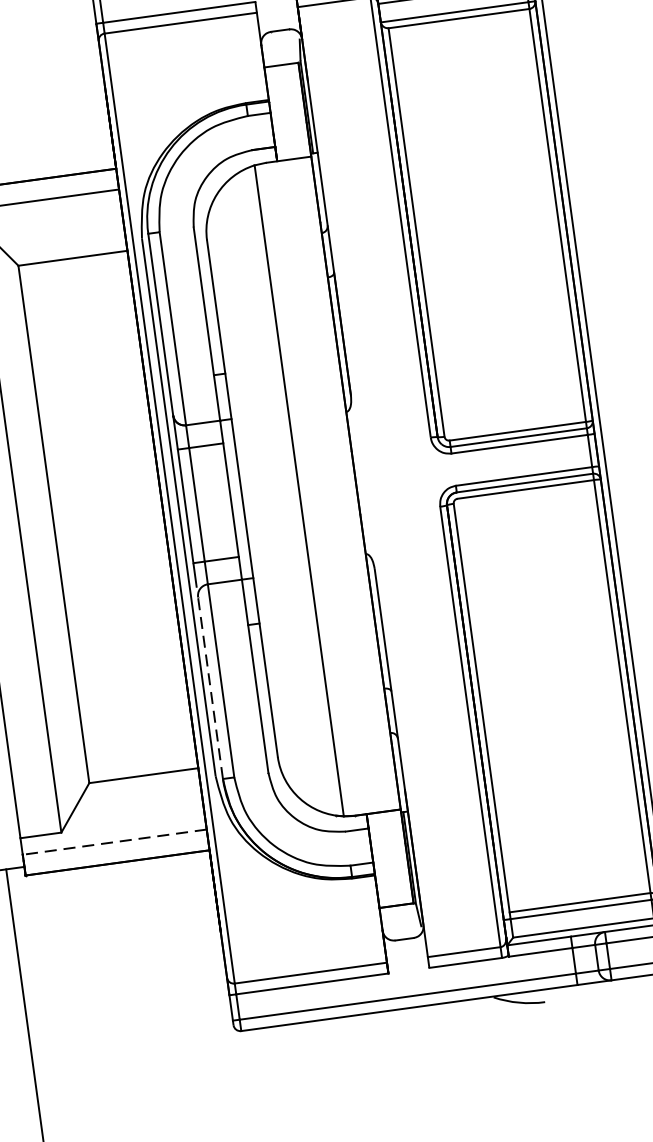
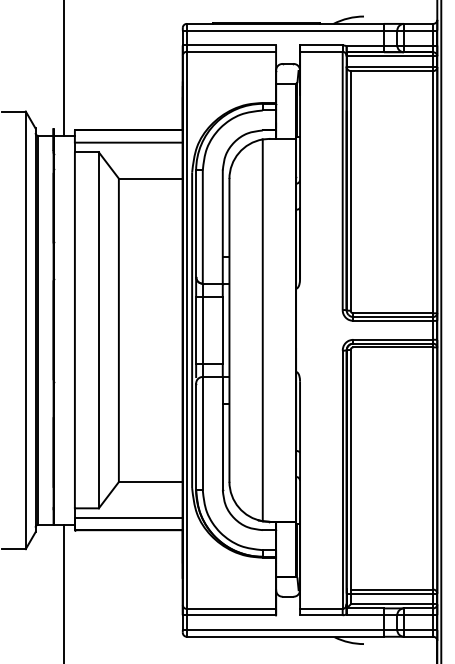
line: (211, 687) -> (196, 436), dashed -> solid
line: (114, 843) -> (128, 518), dashed -> solid

